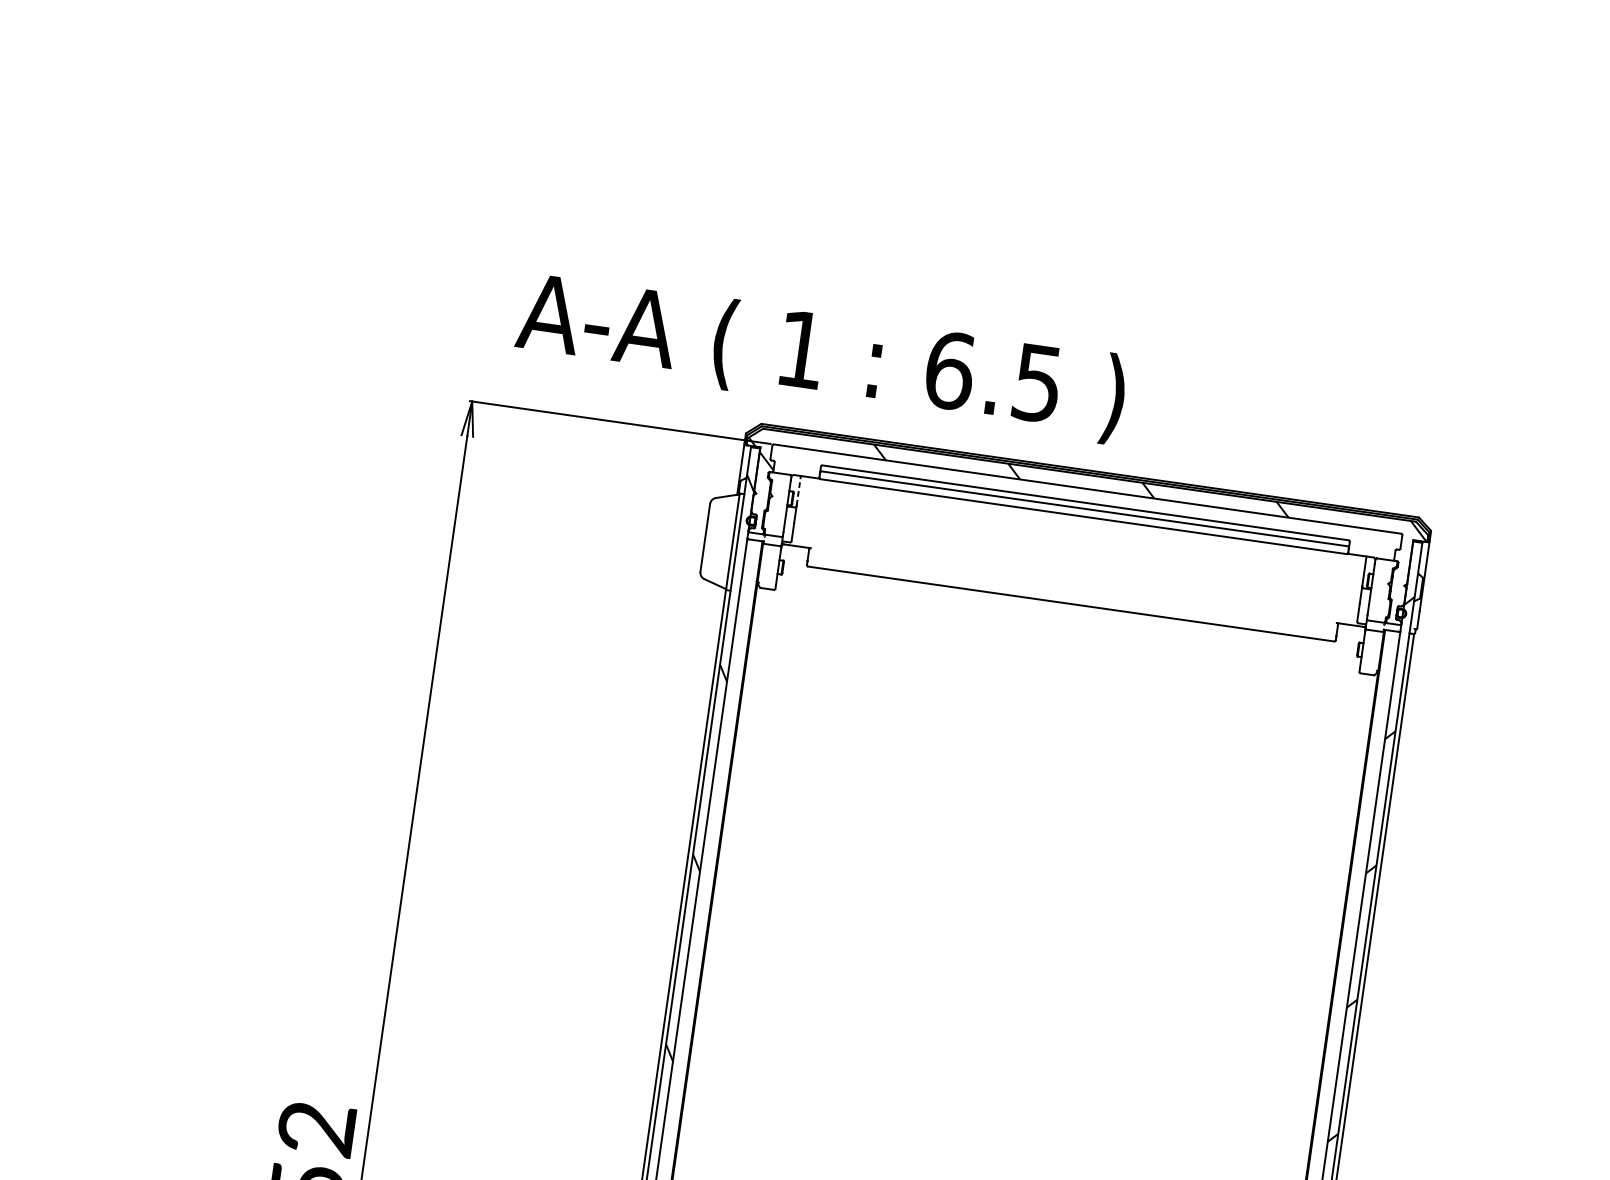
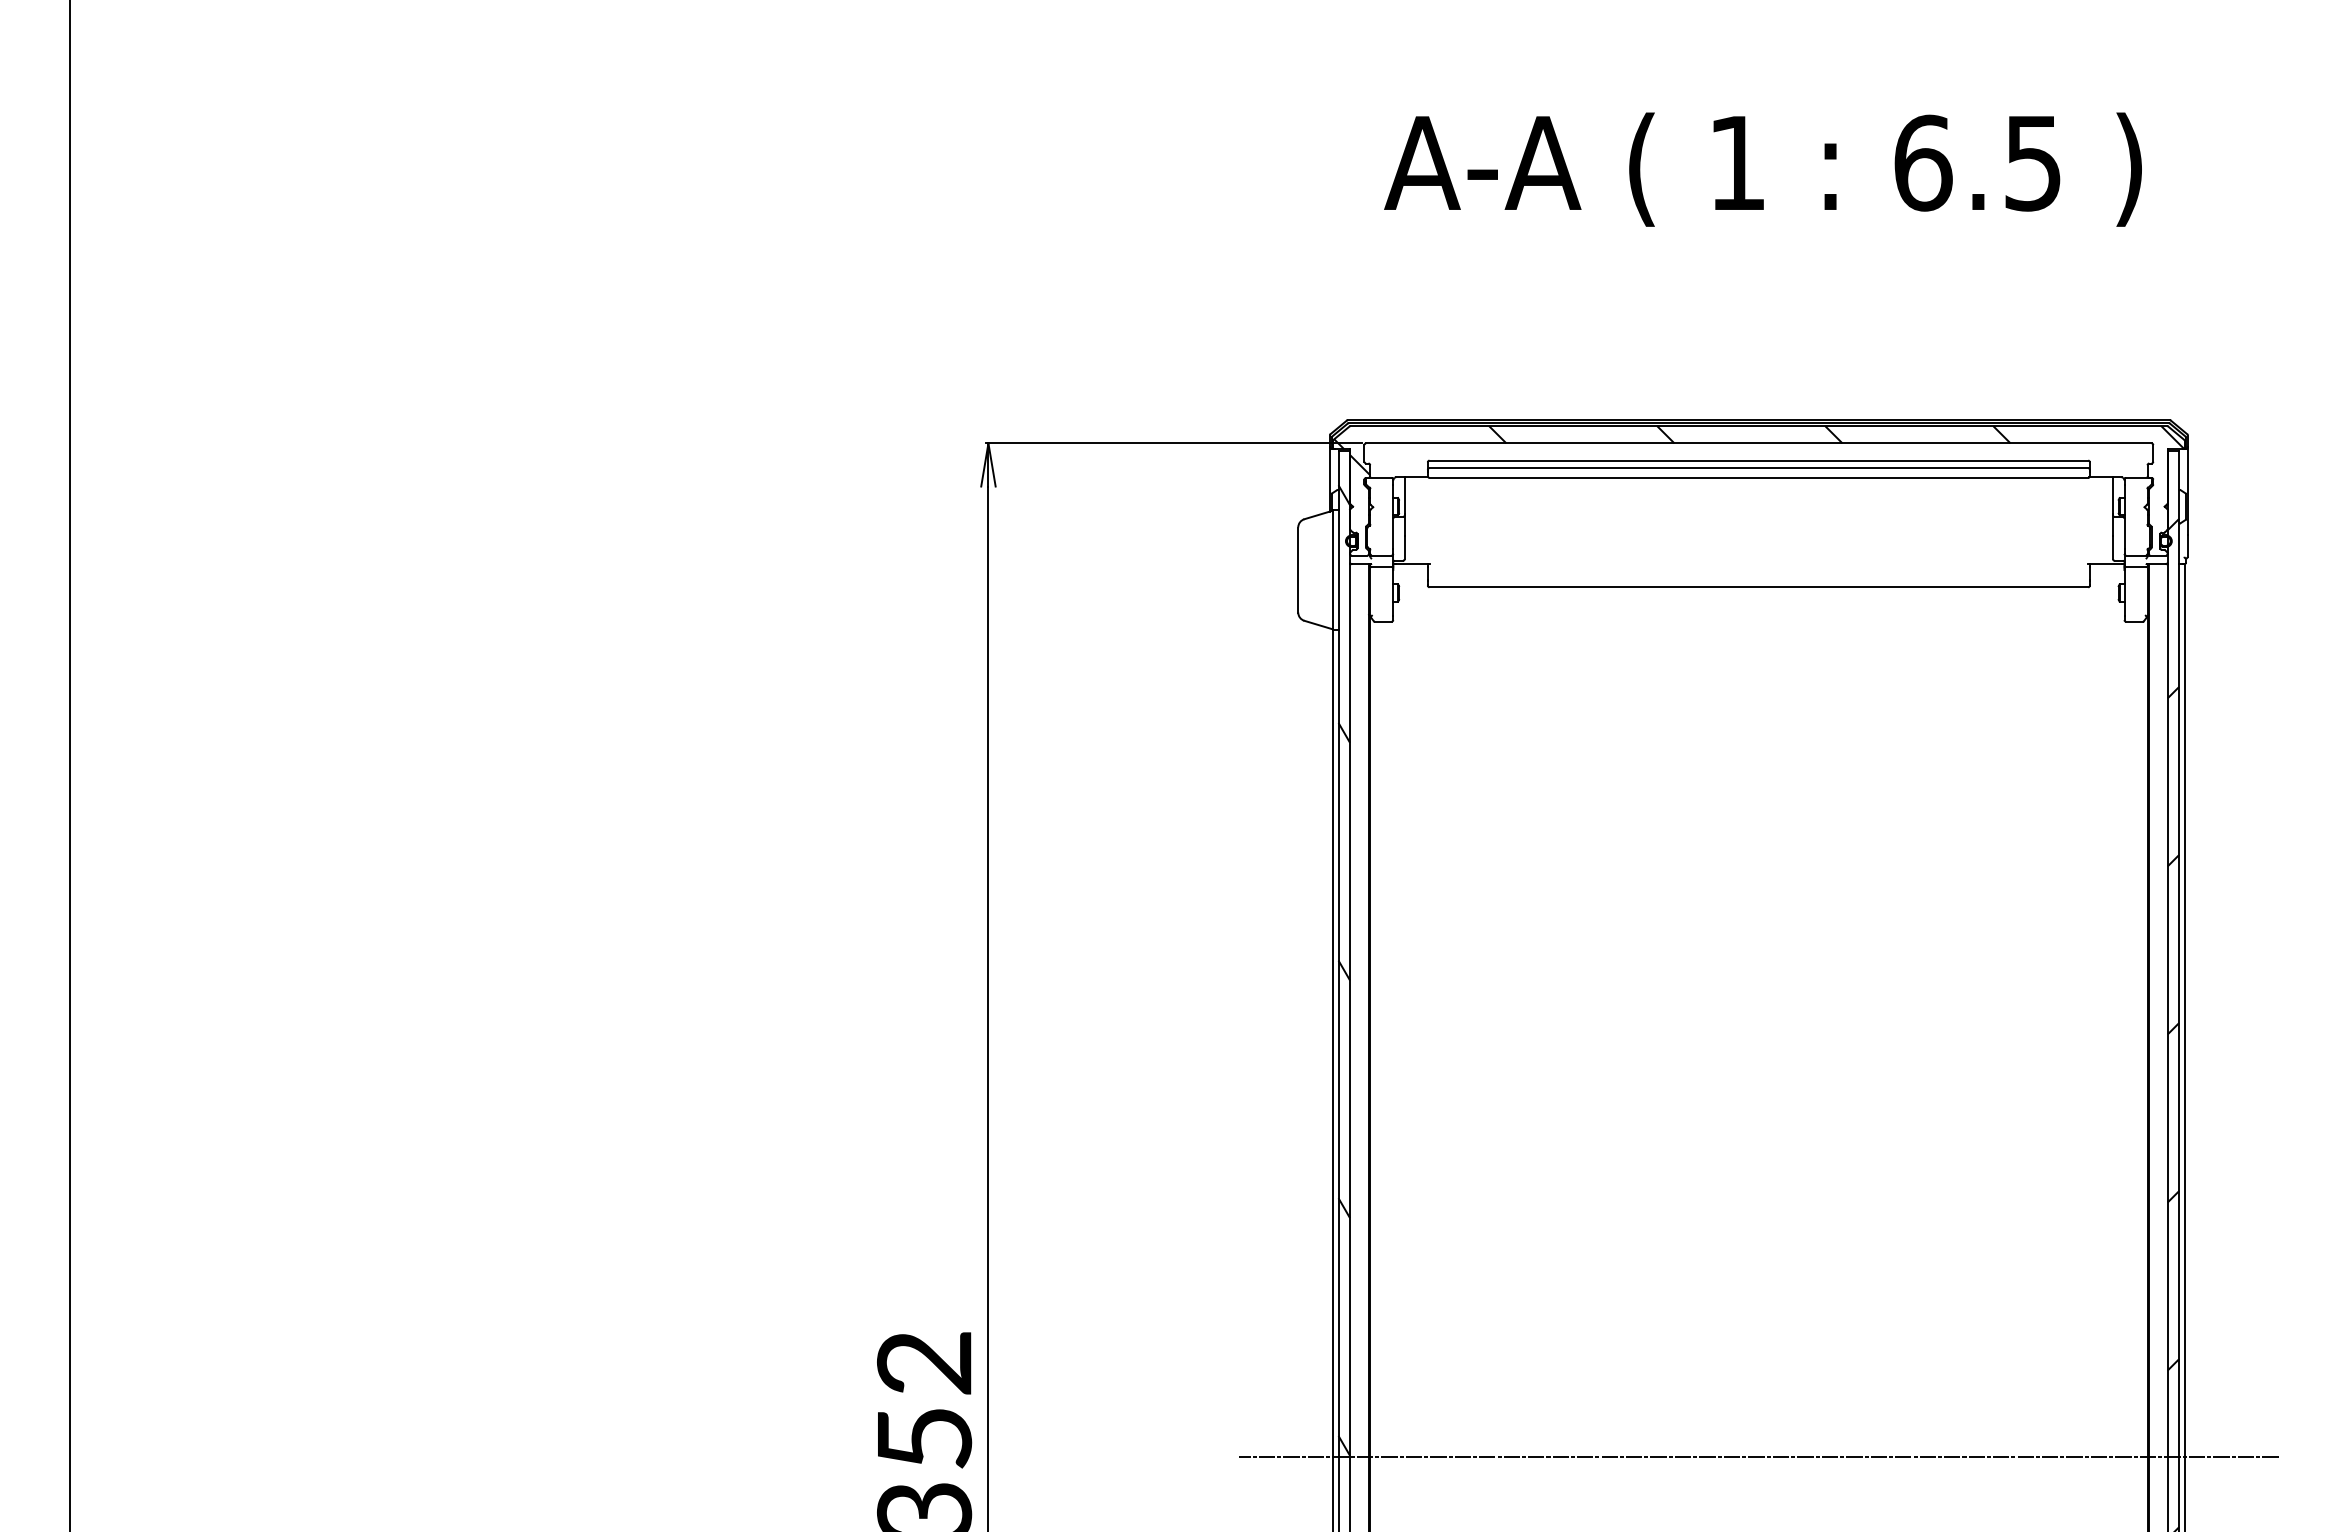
text: (820, 357) -> (1762, 169), moved
line: (798, 490) -> (1404, 495), dashed -> solid

